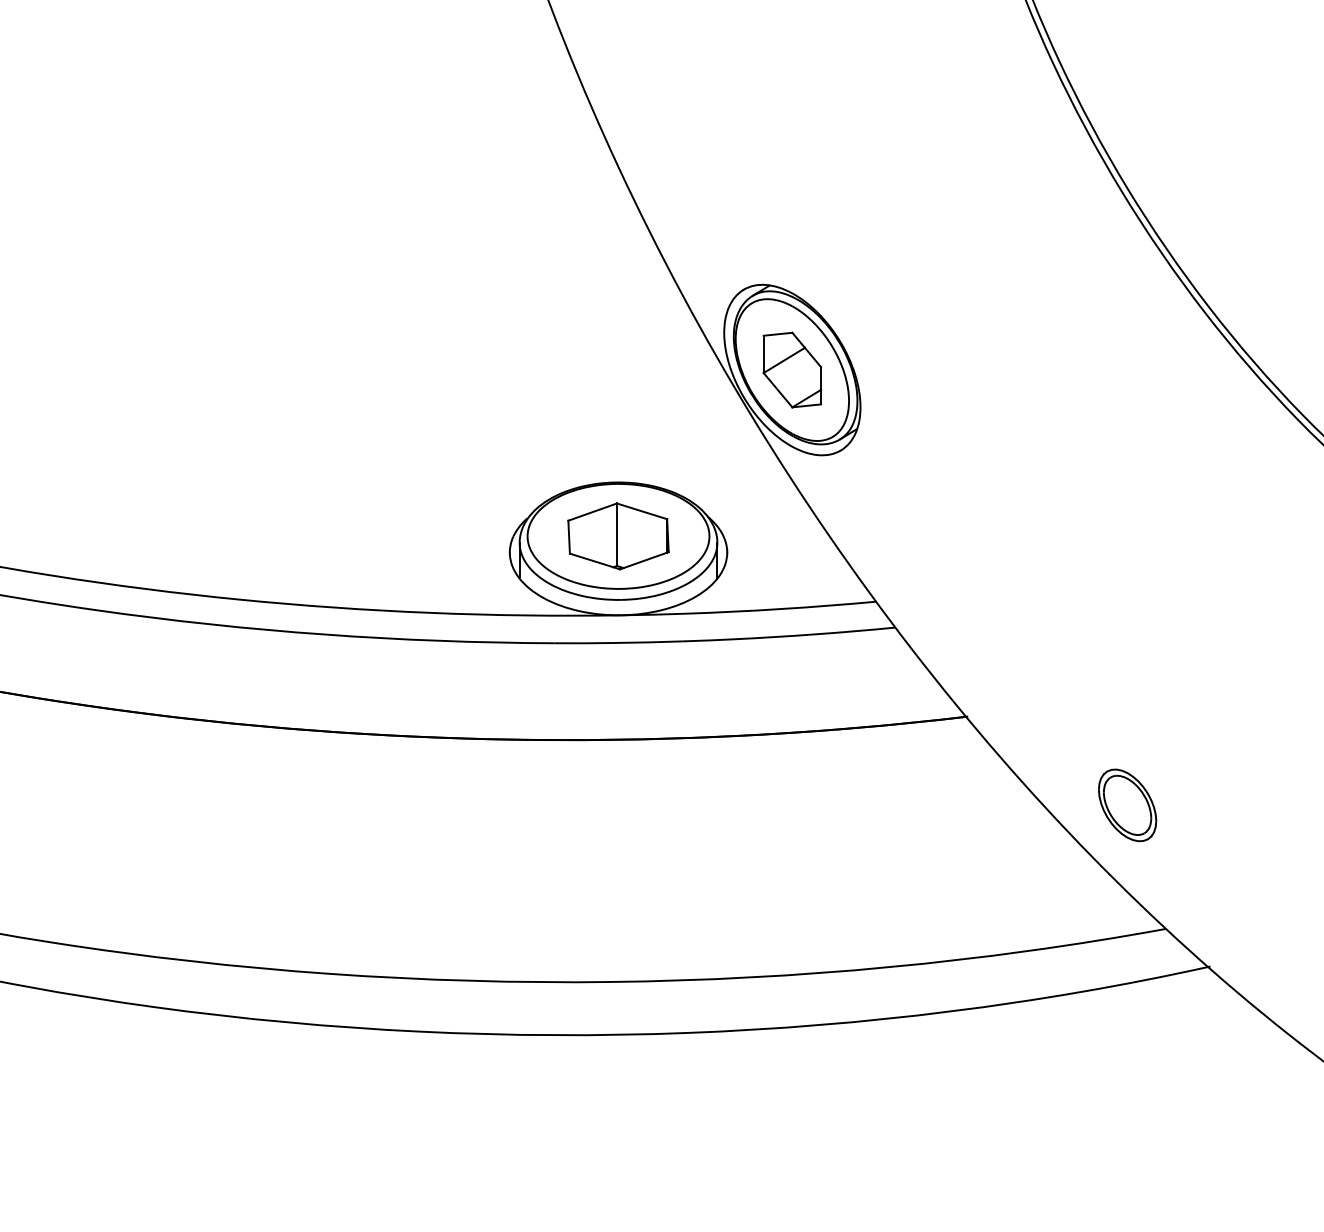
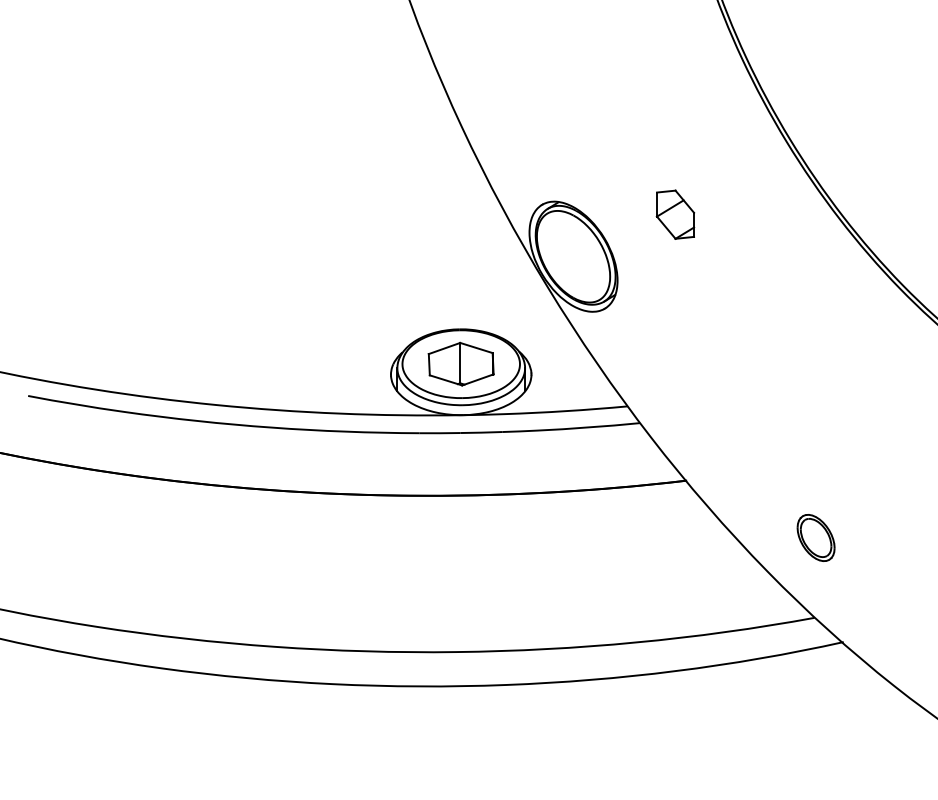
part: (792, 369) -> (675, 214), moved
part: (1126, 804) -> (815, 537), moved

